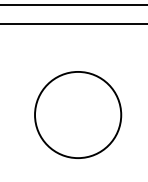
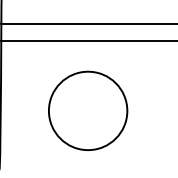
part: (78, 114) -> (88, 110), moved

